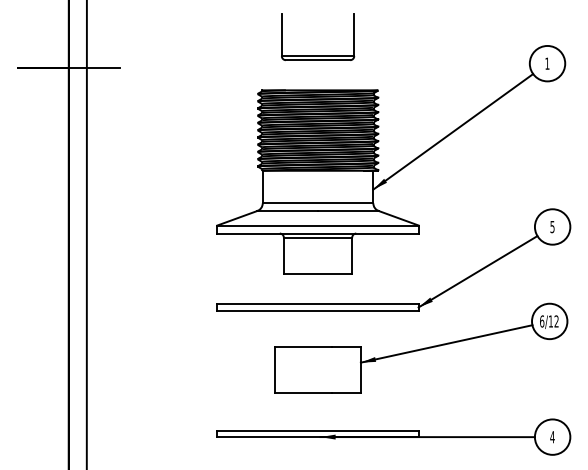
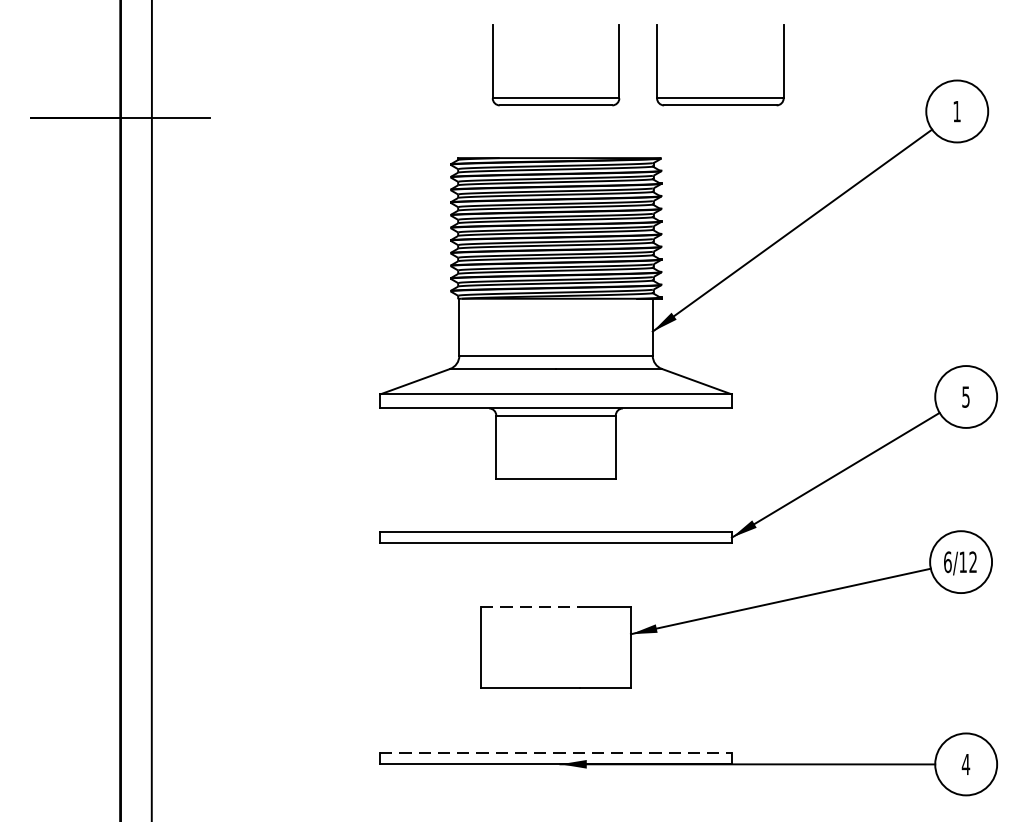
part: (412, 55) -> (721, 97), added
line: (304, 347) -> (532, 607), solid -> dashed
line: (318, 430) -> (556, 752), solid -> dashed

